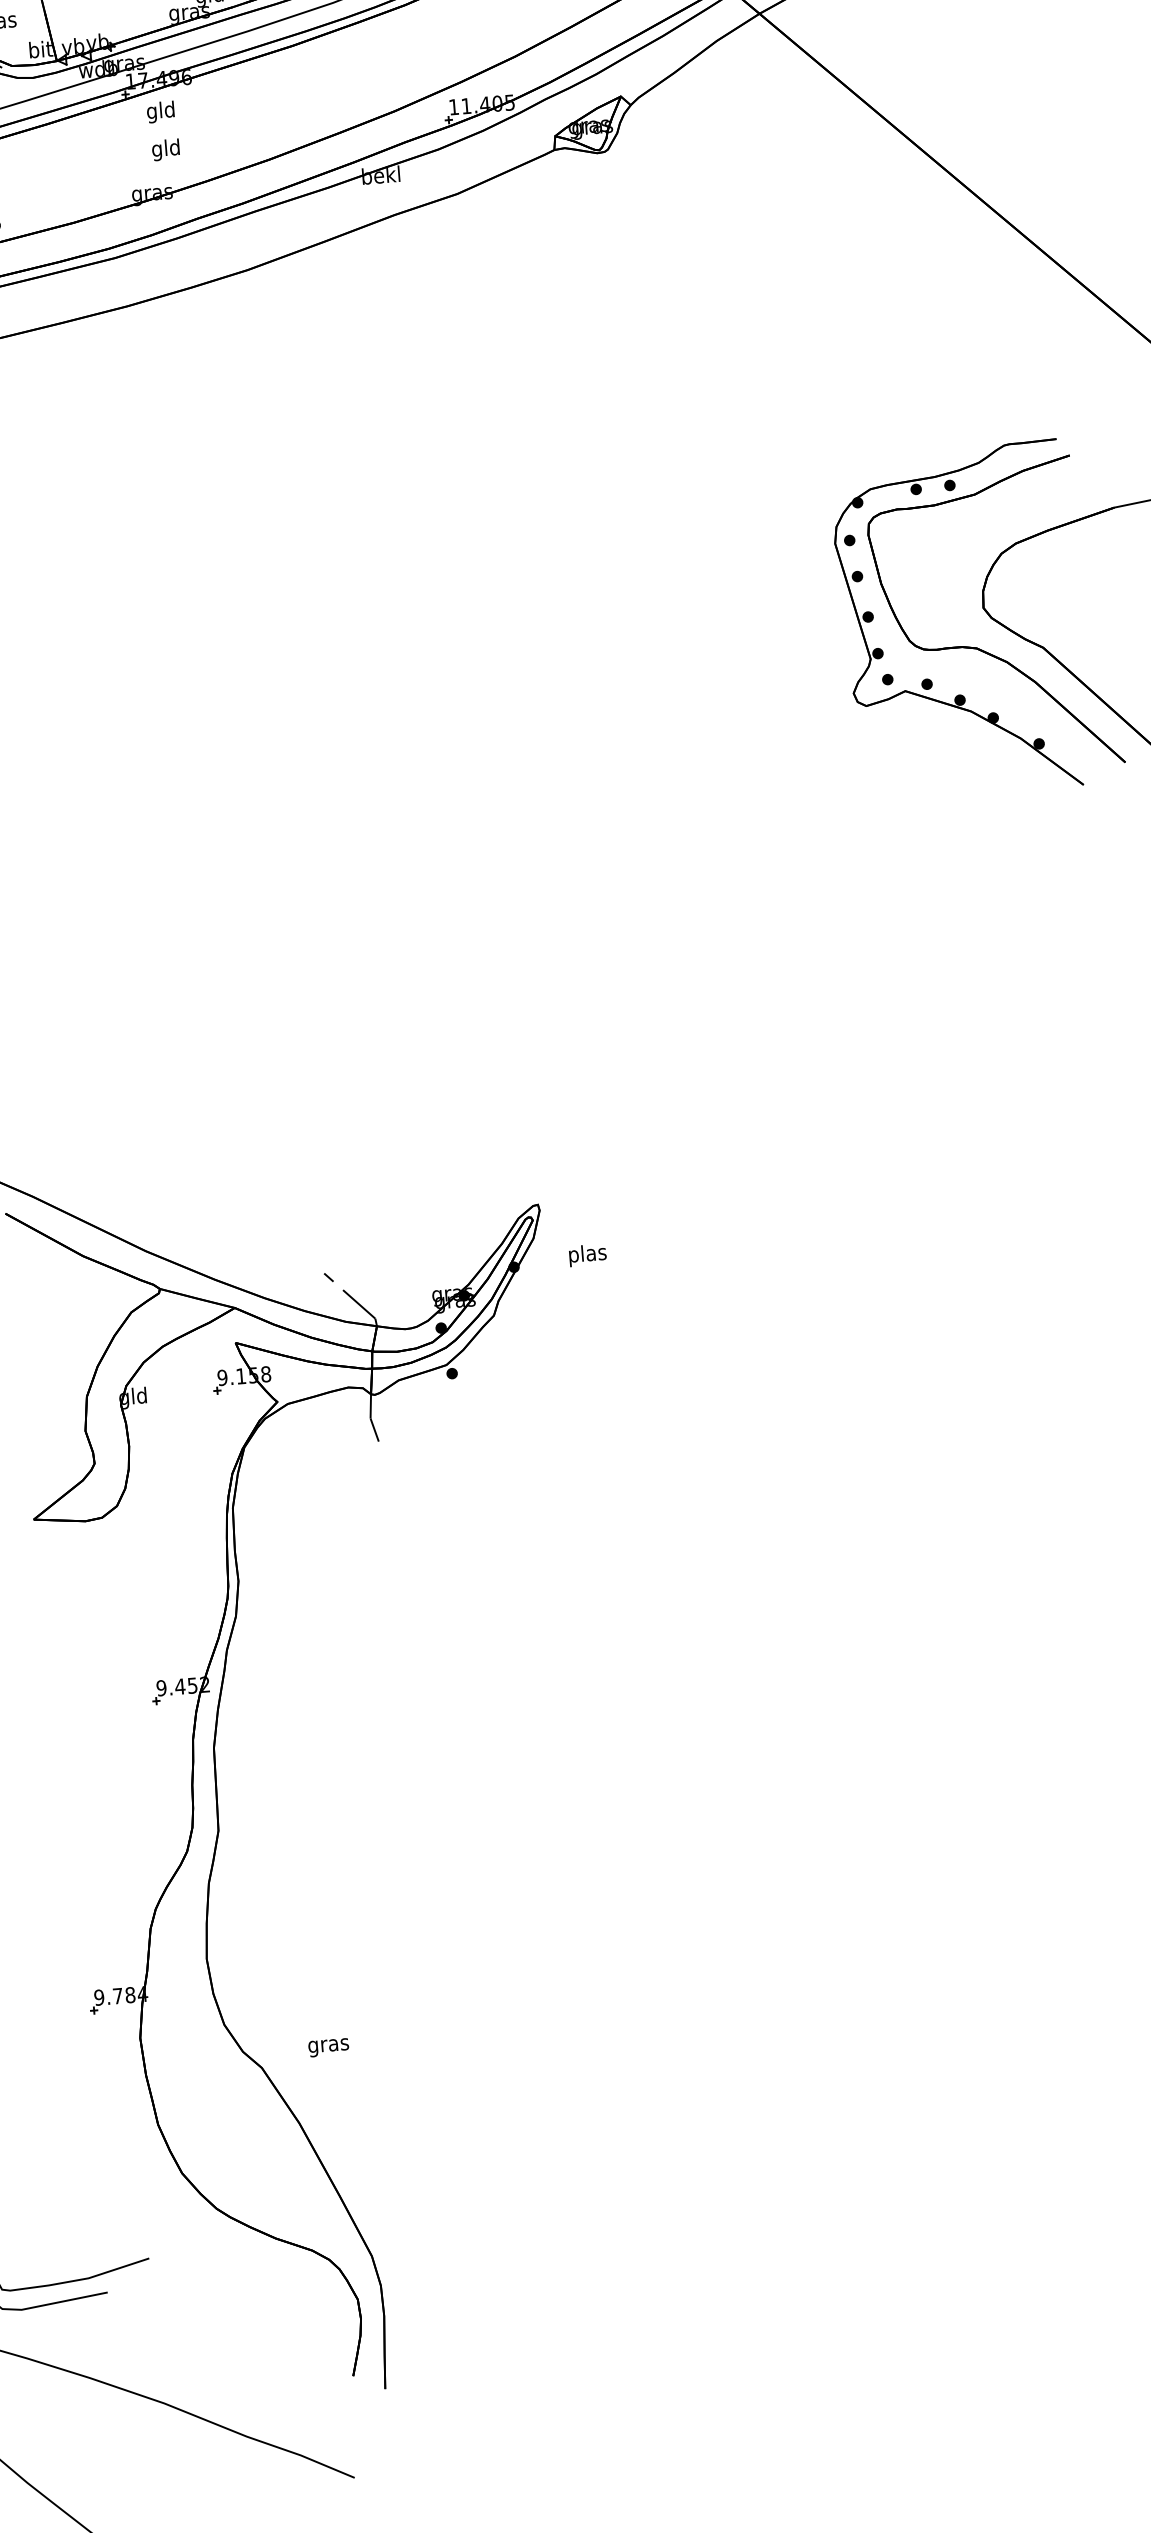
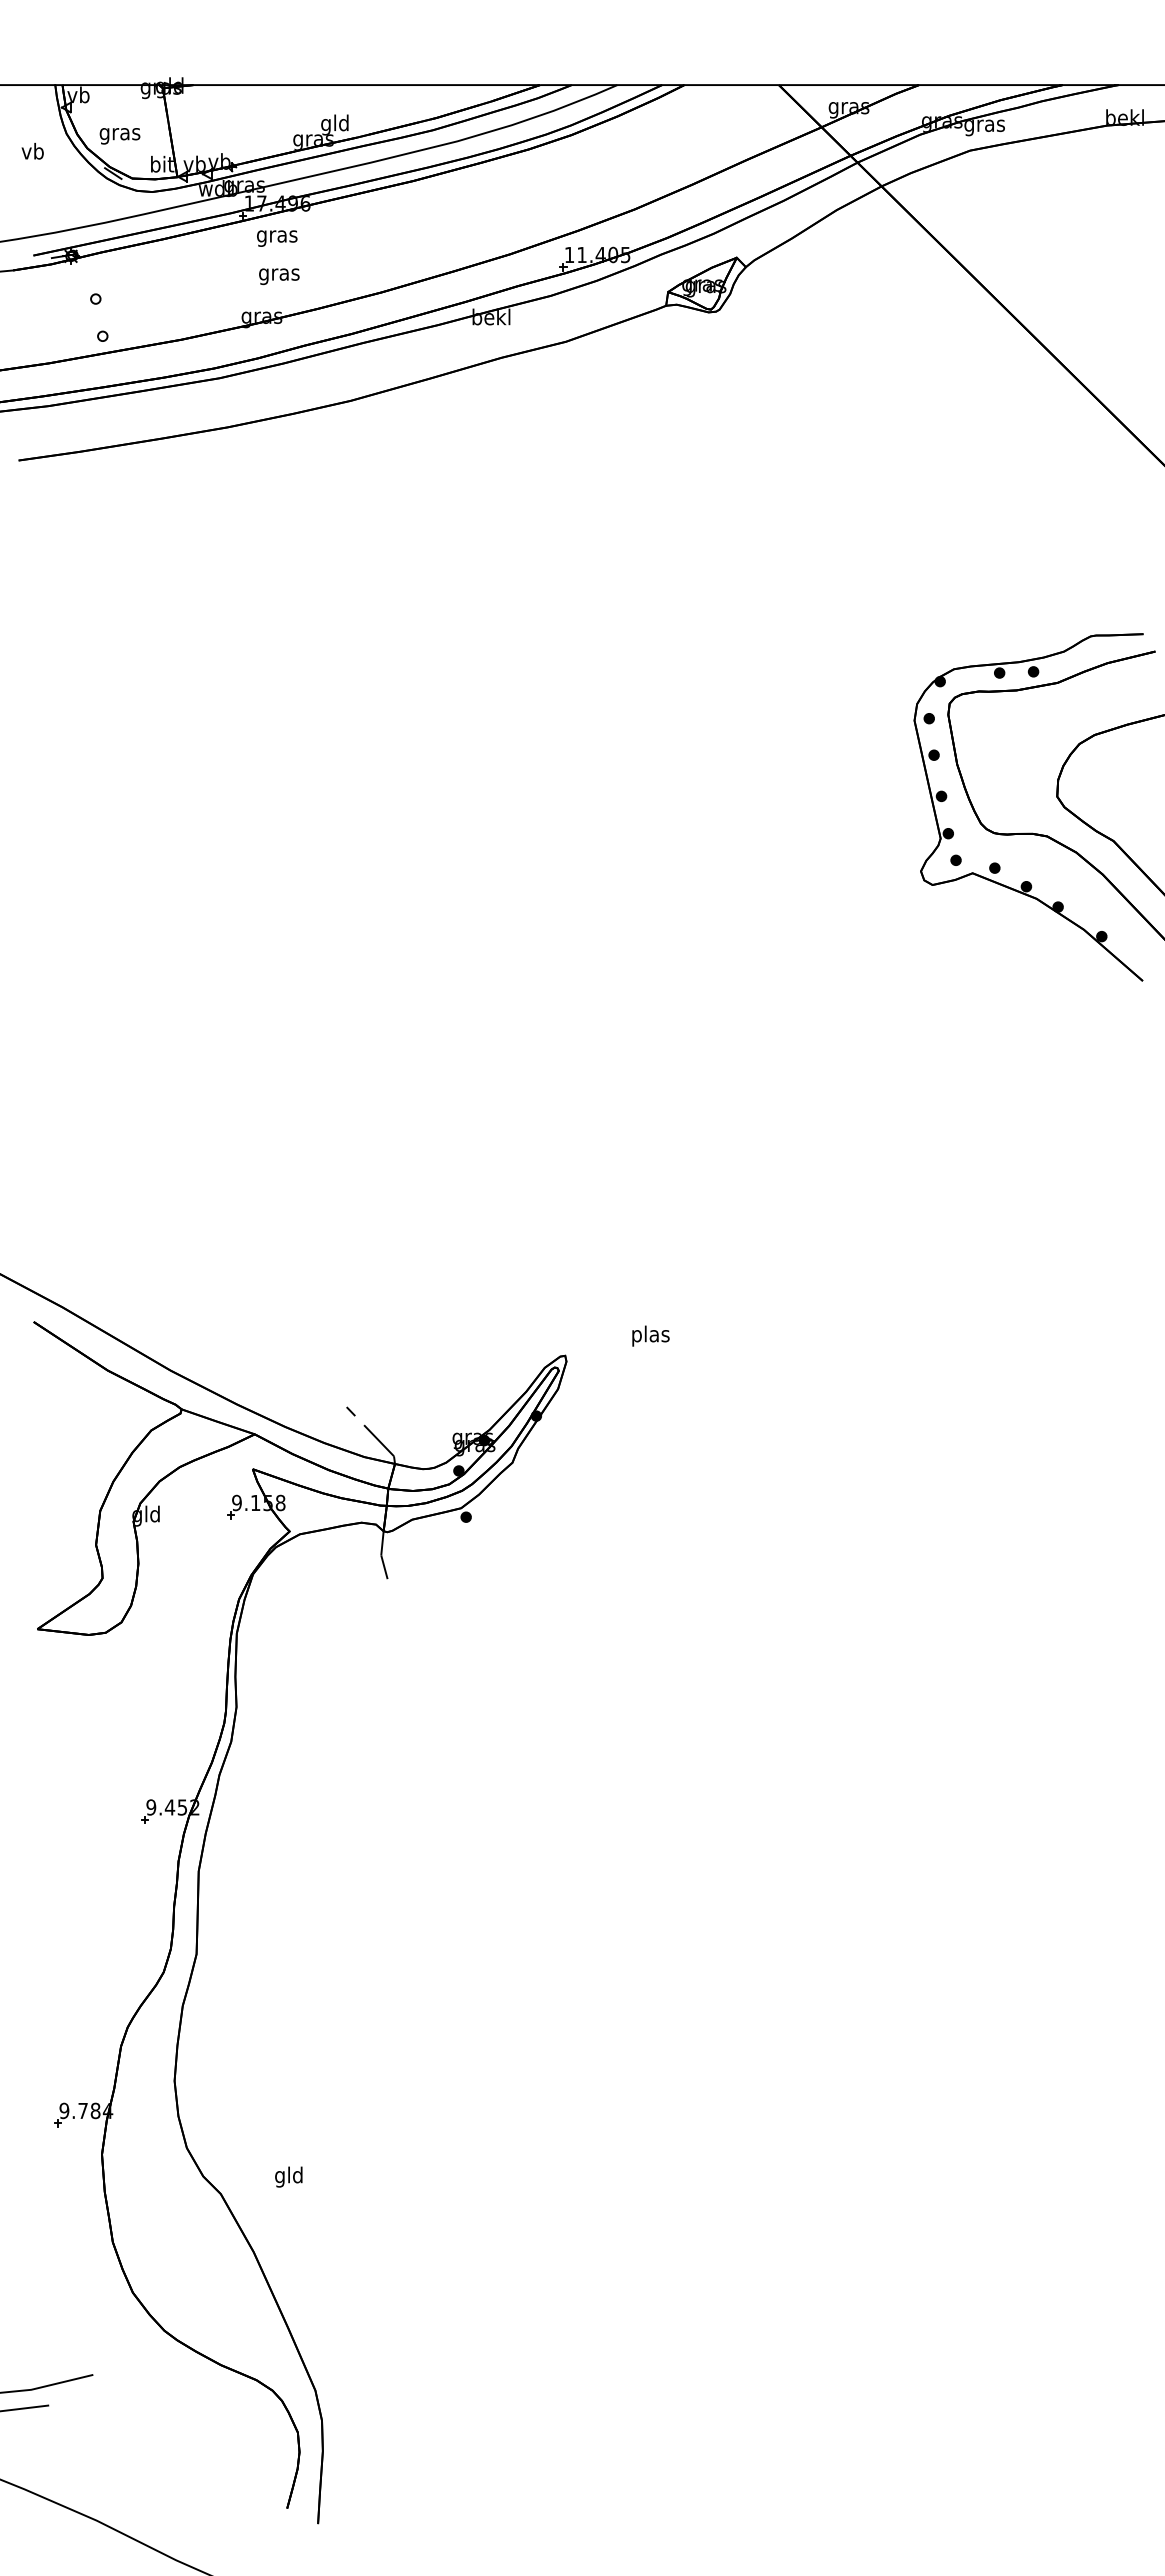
text: (161, 112) -> (277, 236), gld -> gras
text: (166, 149) -> (279, 274), gld -> gras
text: (587, 1254) -> (650, 1335), moved
text: (327, 2045) -> (288, 2176), gras -> gld

